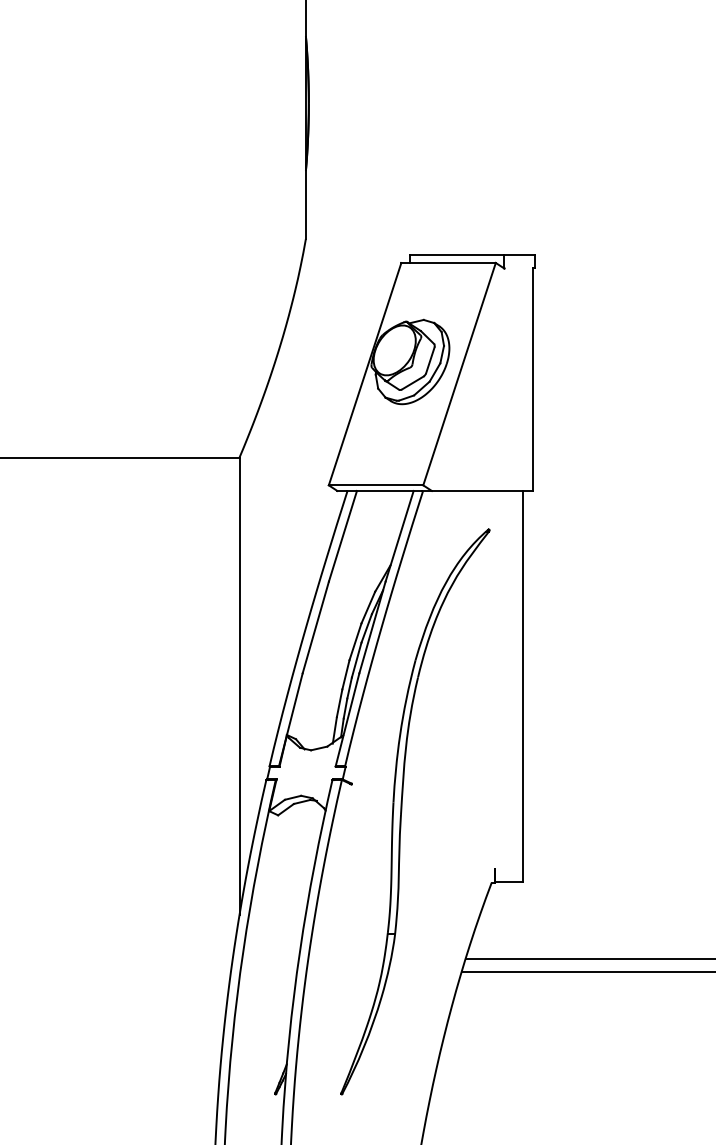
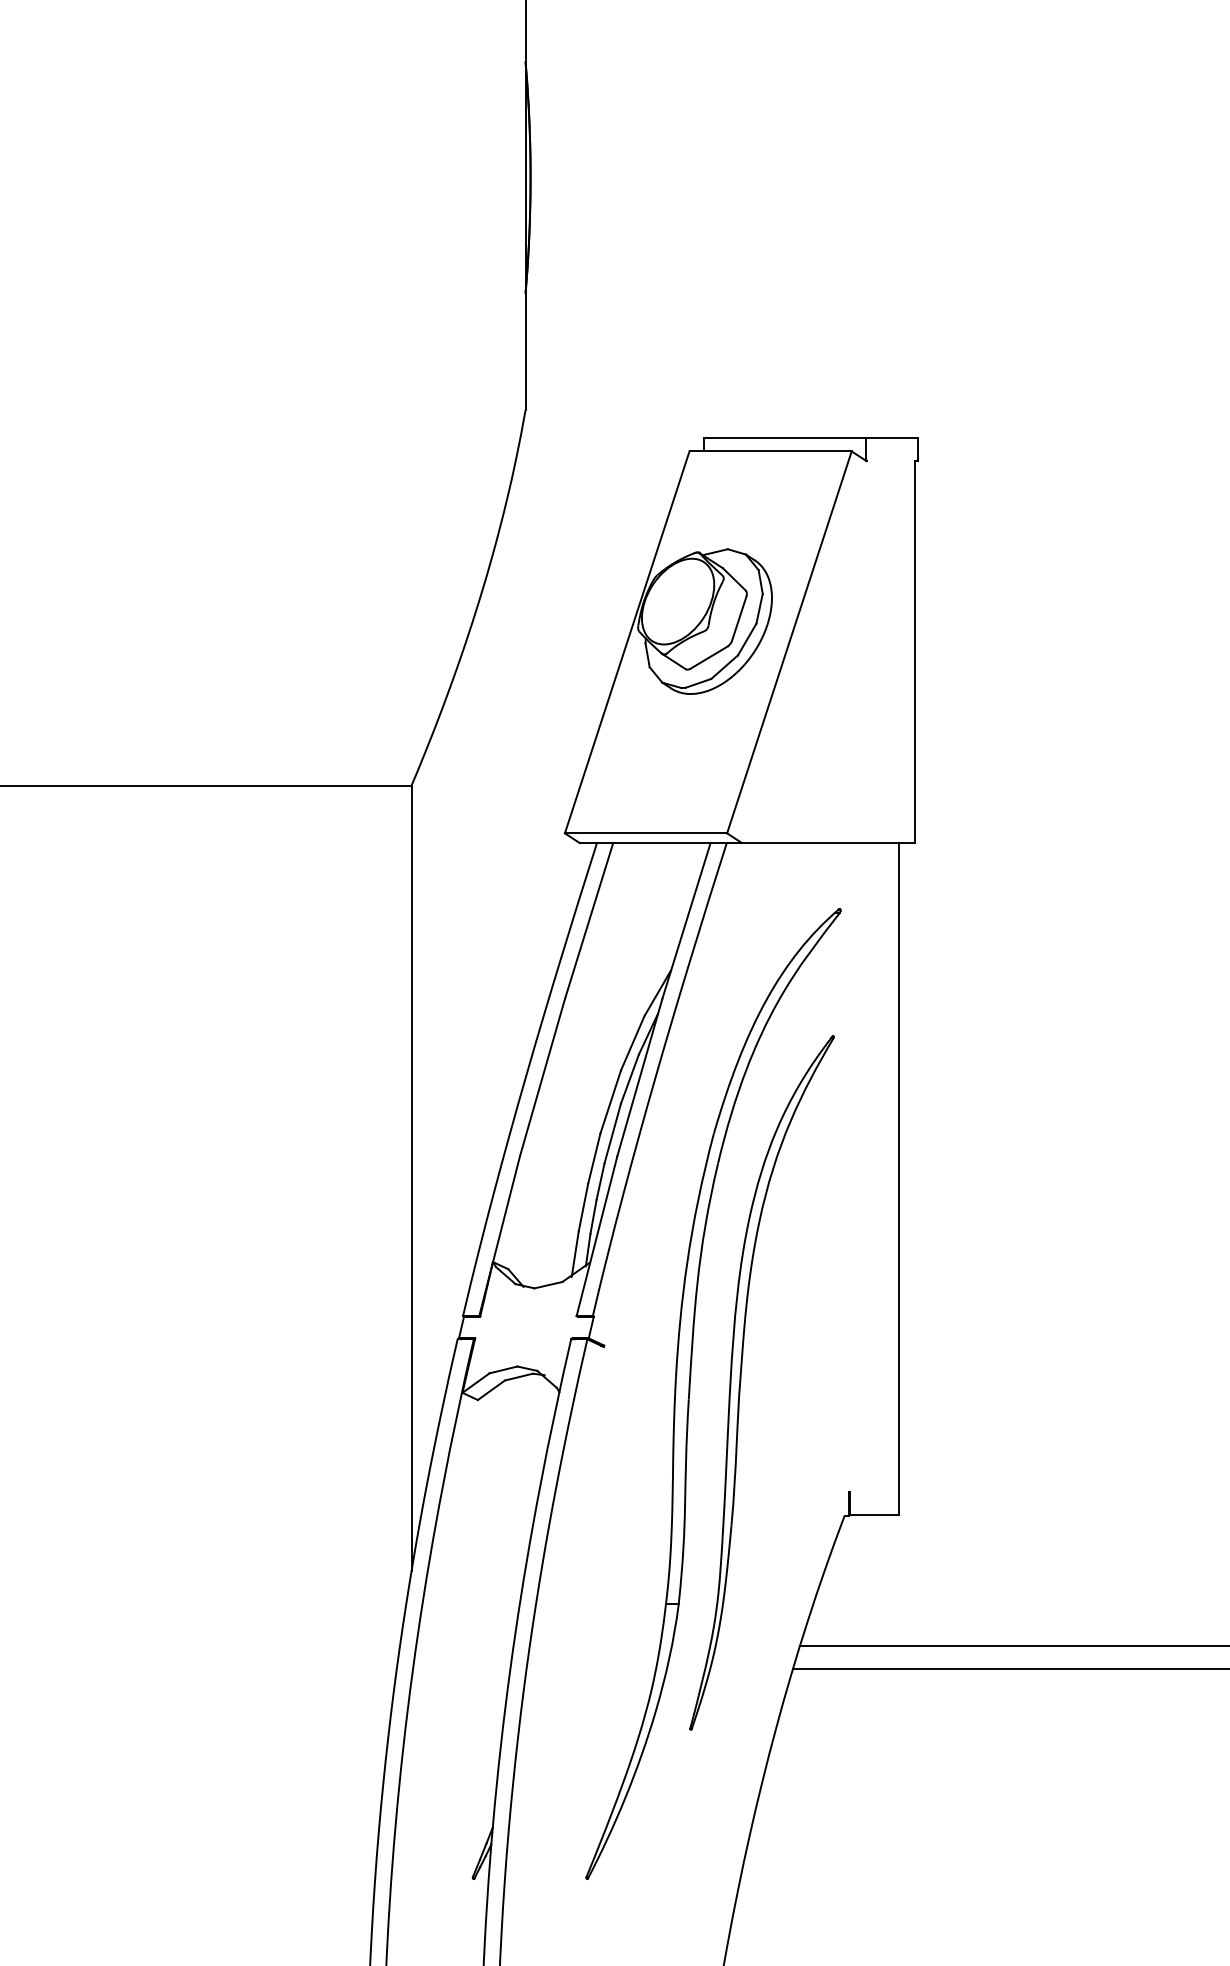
part: (431, 805) -> (741, 1383), added

